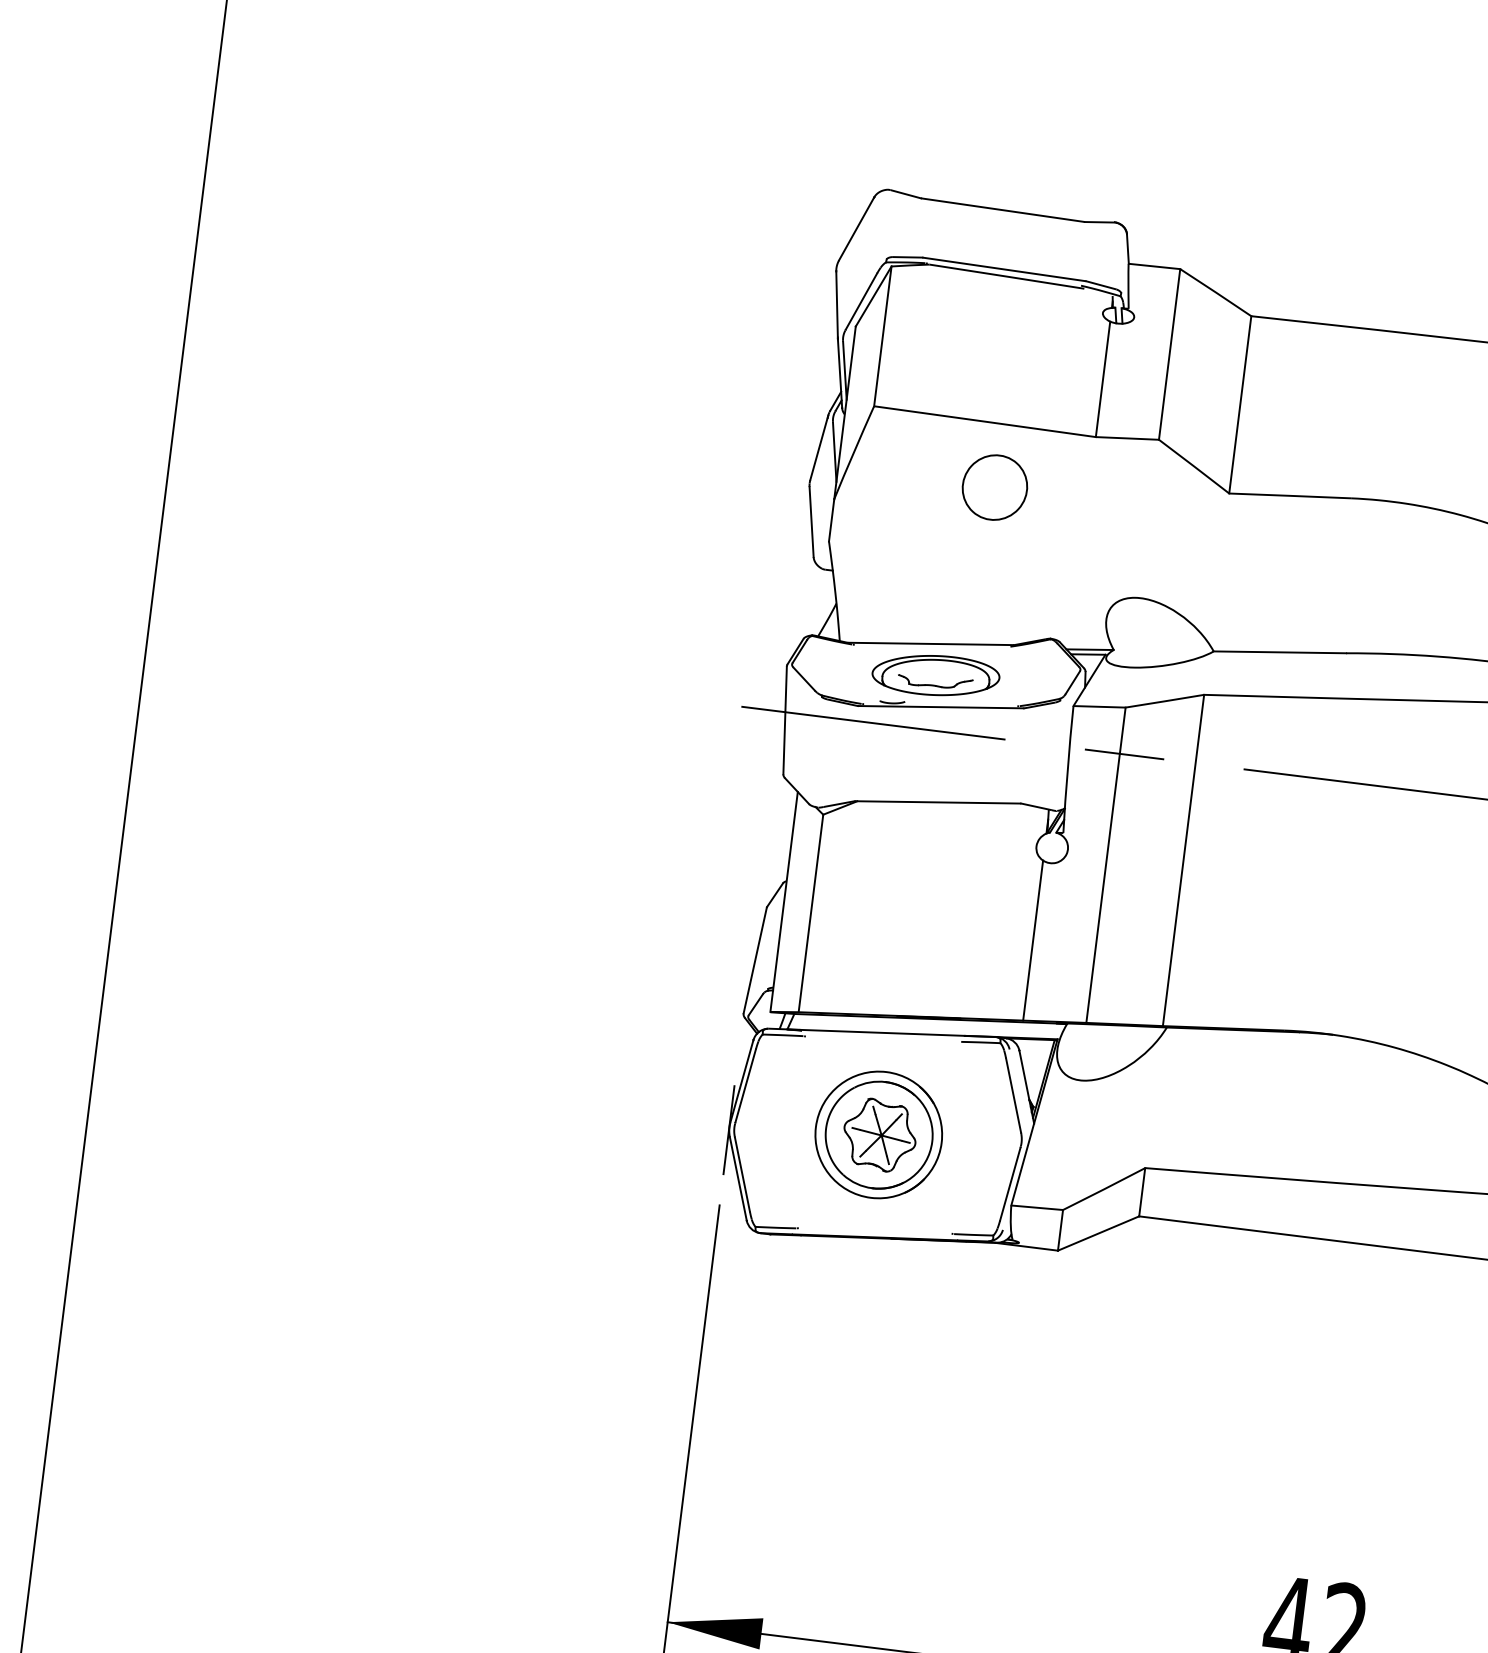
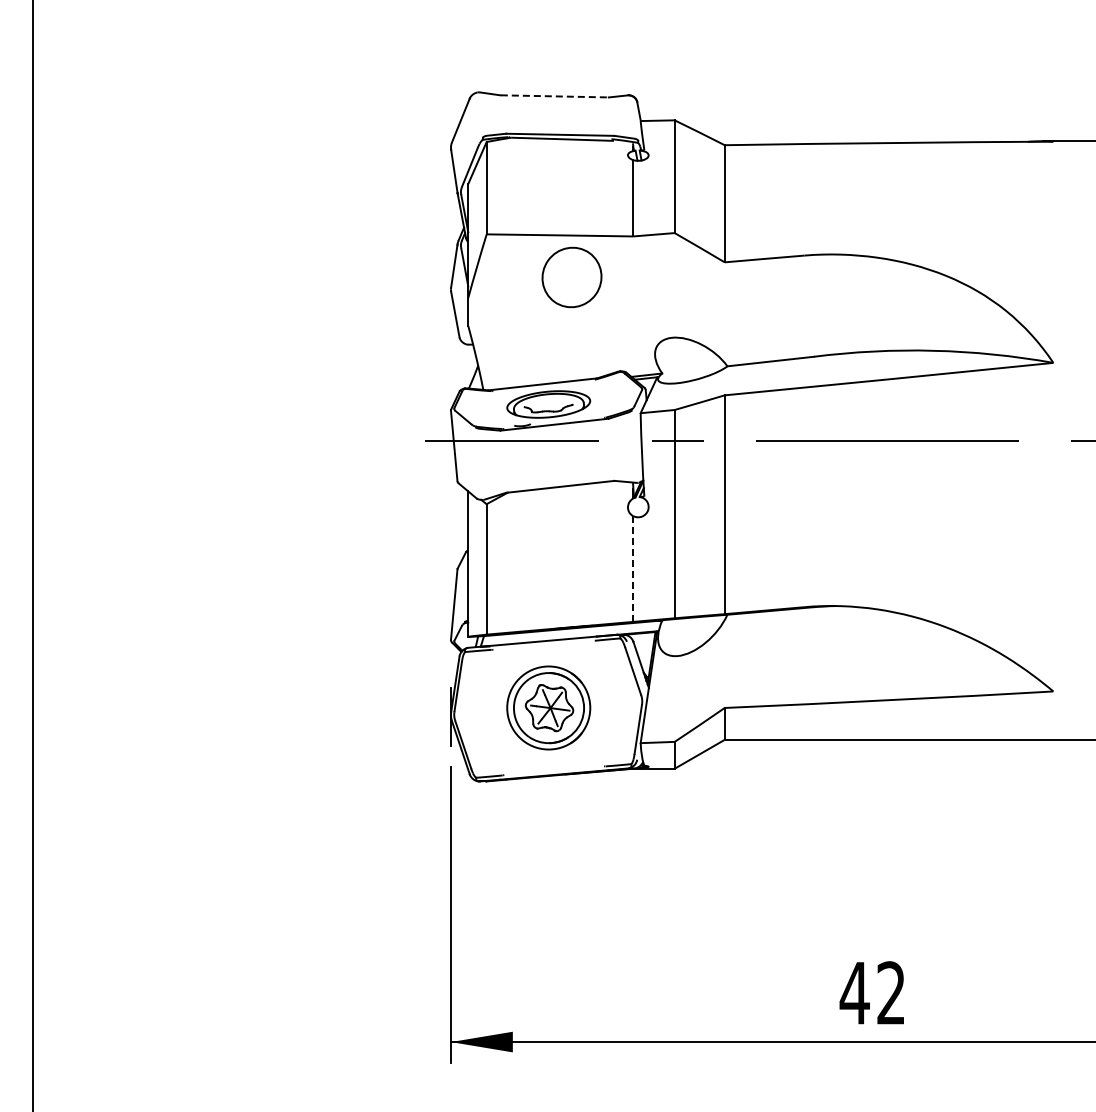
line: (1002, 210) -> (554, 96), solid -> dashed
part: (994, 487) -> (571, 277), size x1.4
line: (1033, 941) -> (633, 569), solid -> dashed

